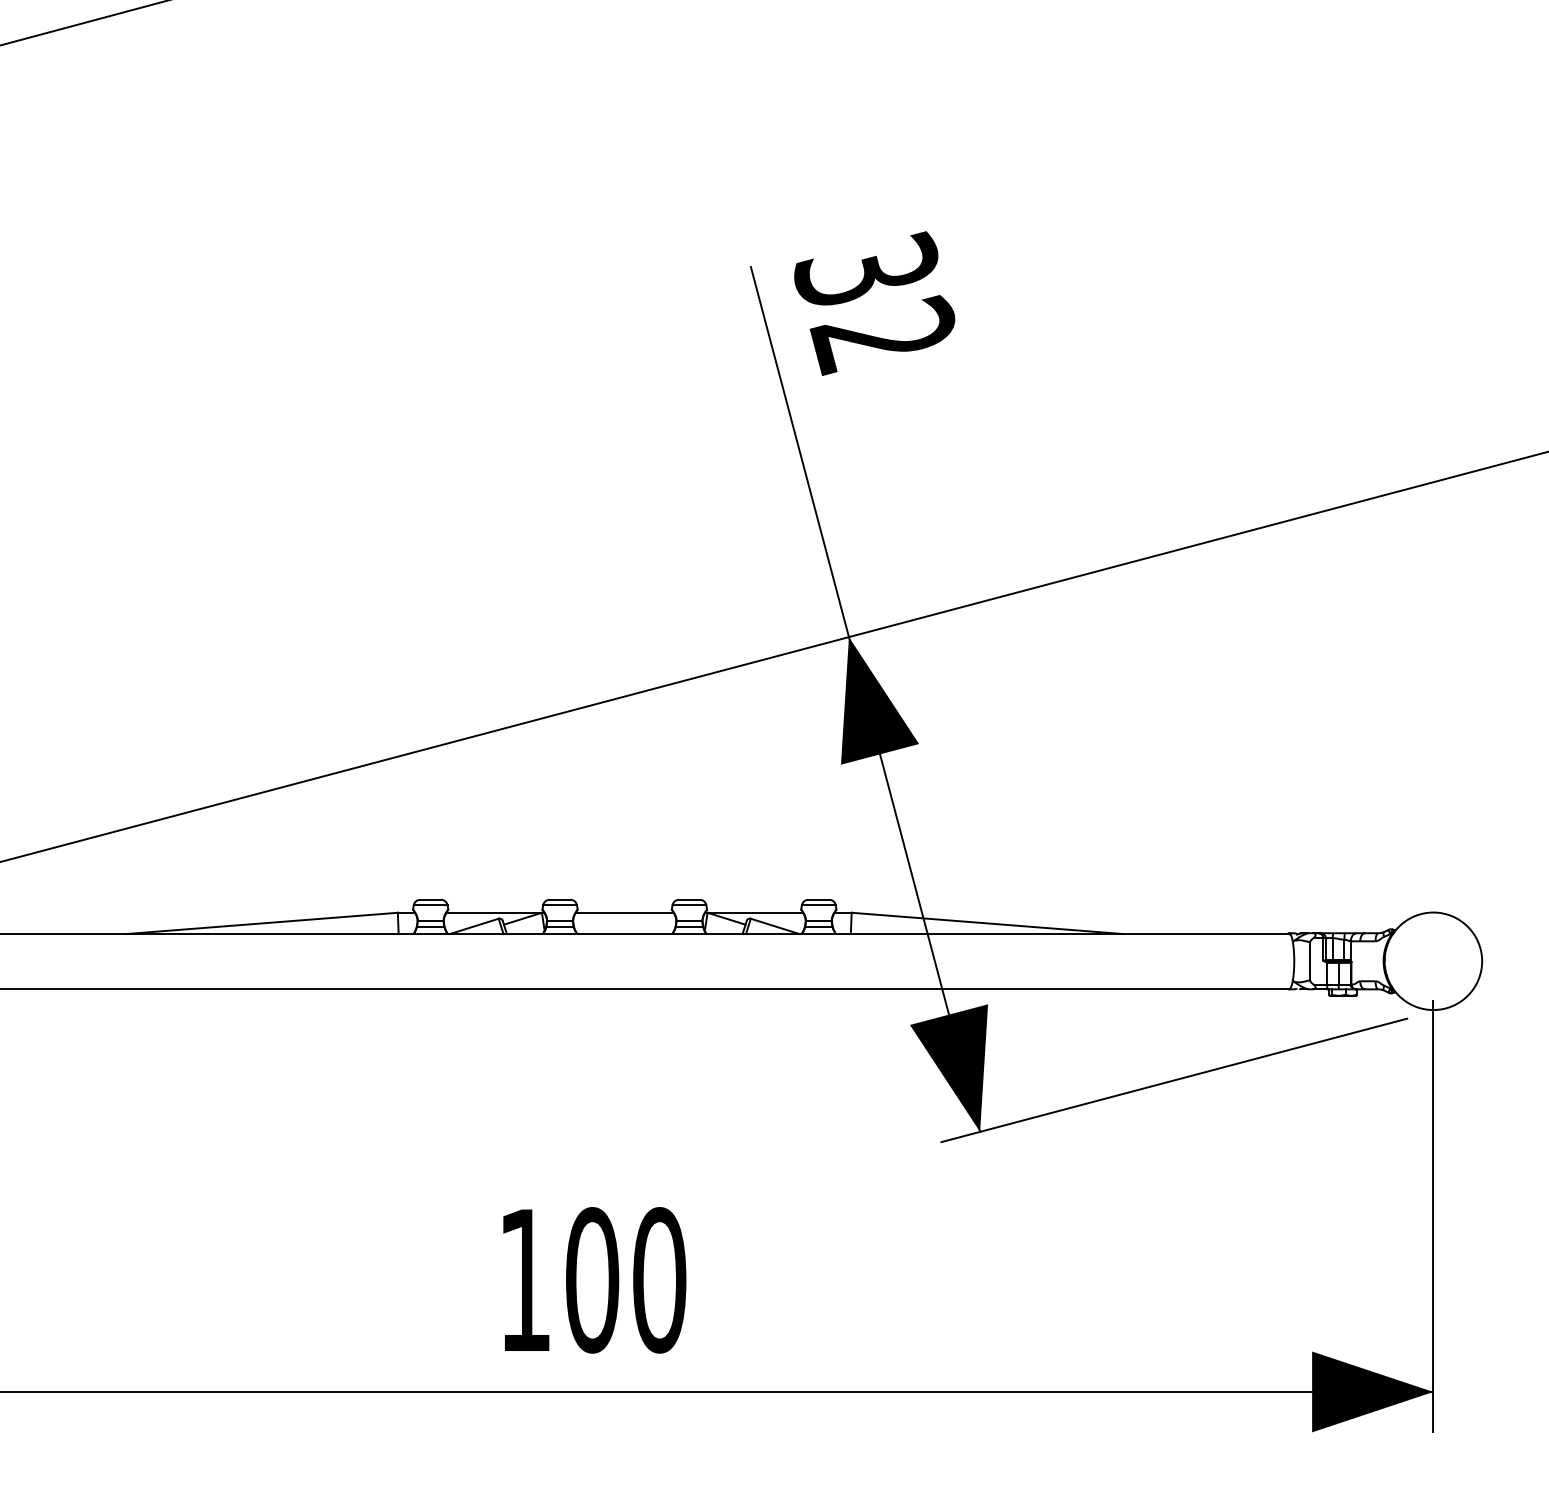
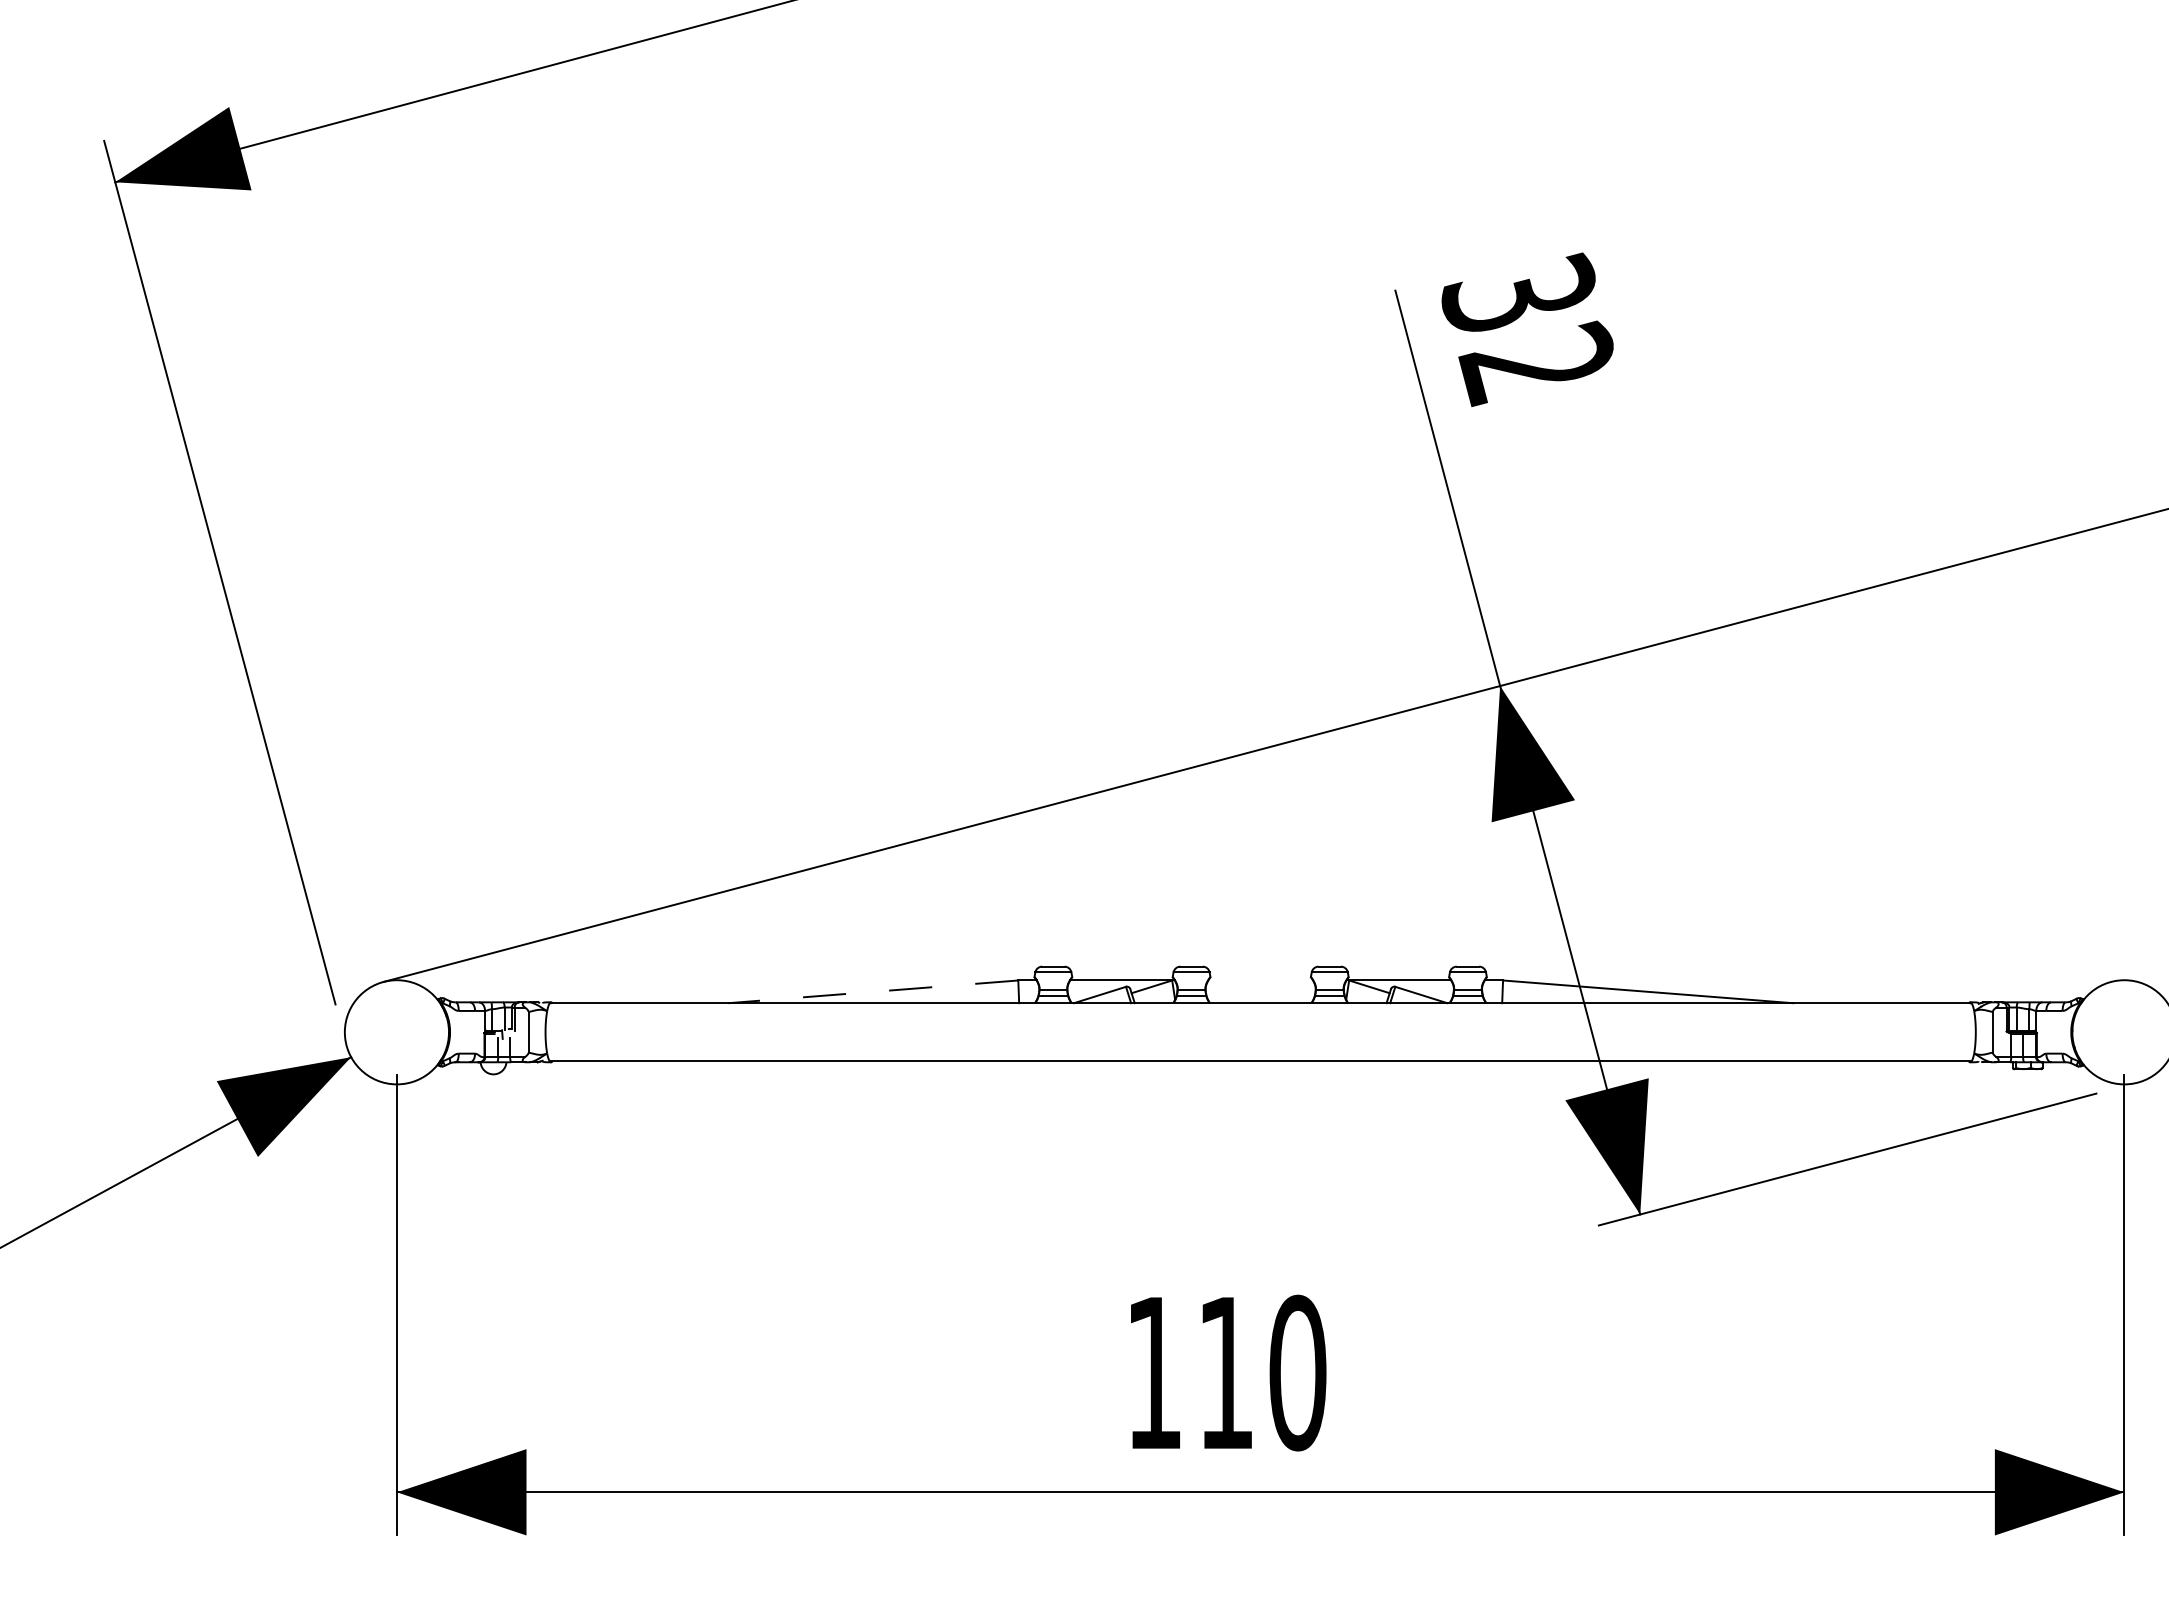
line: (624, 912) -> (1260, 980), removed
line: (262, 923) -> (873, 991), solid -> dashed
text: (592, 1279) -> (1226, 1372), 100 -> 110

